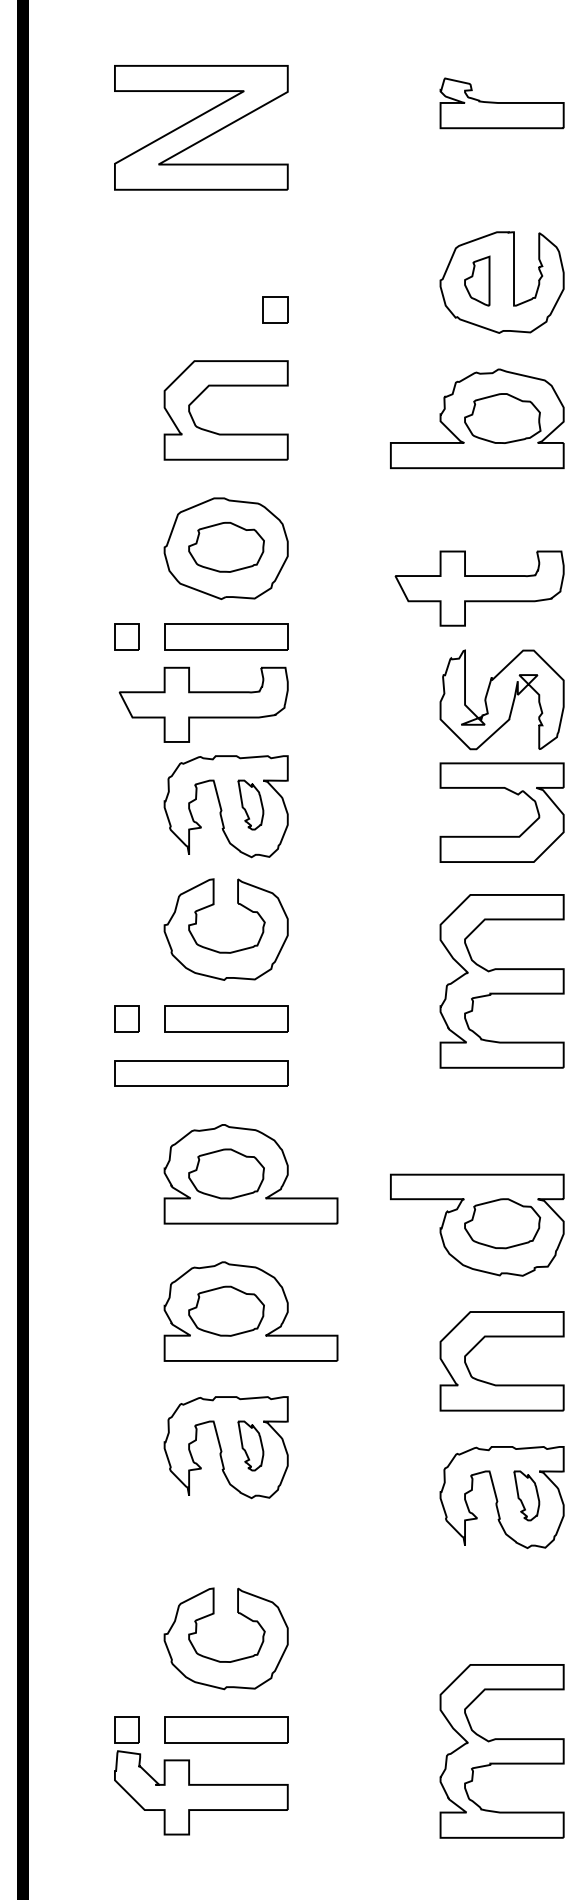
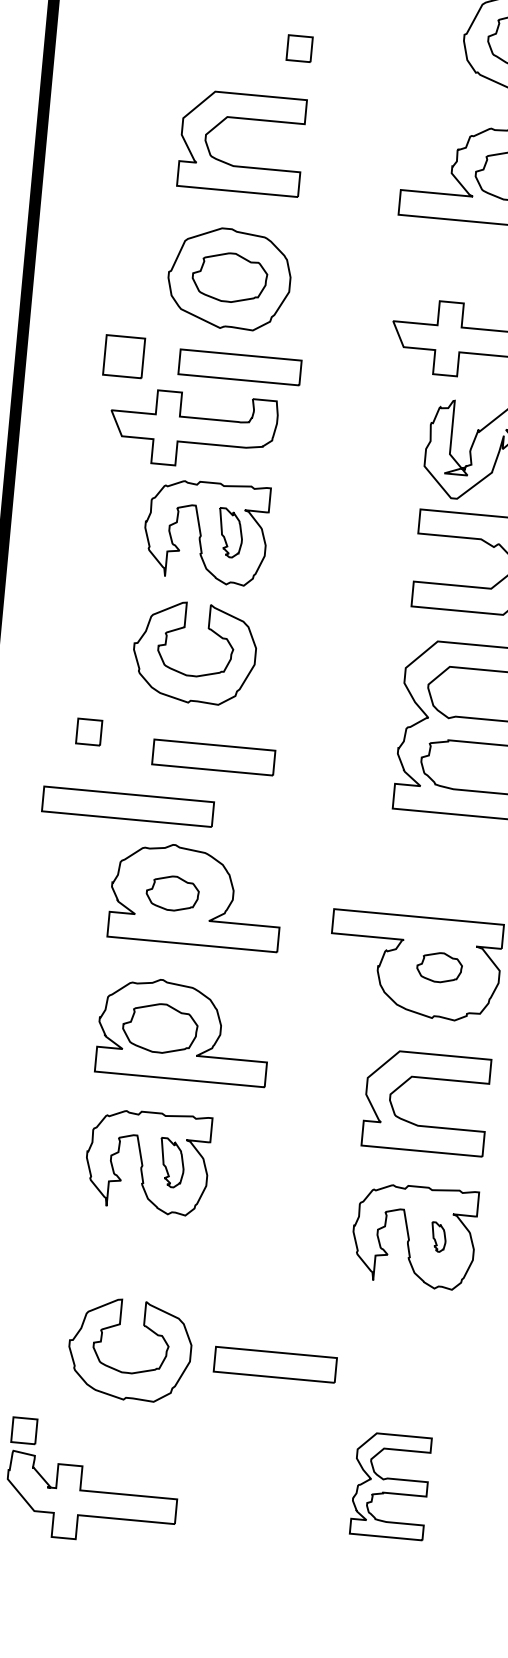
part: (126, 636) -> (123, 356), size x1.6
part: (226, 636) -> (240, 366), moved
part: (226, 1018) -> (214, 757), moved
part: (201, 1073) -> (128, 806), moved
part: (226, 1173) -> (172, 892), size x0.7
part: (502, 1223) -> (439, 967), size x0.6
part: (526, 1495) -> (438, 1236), size x0.6
part: (226, 1729) -> (275, 1364), moved
part: (501, 1751) -> (390, 1486), size x0.6

